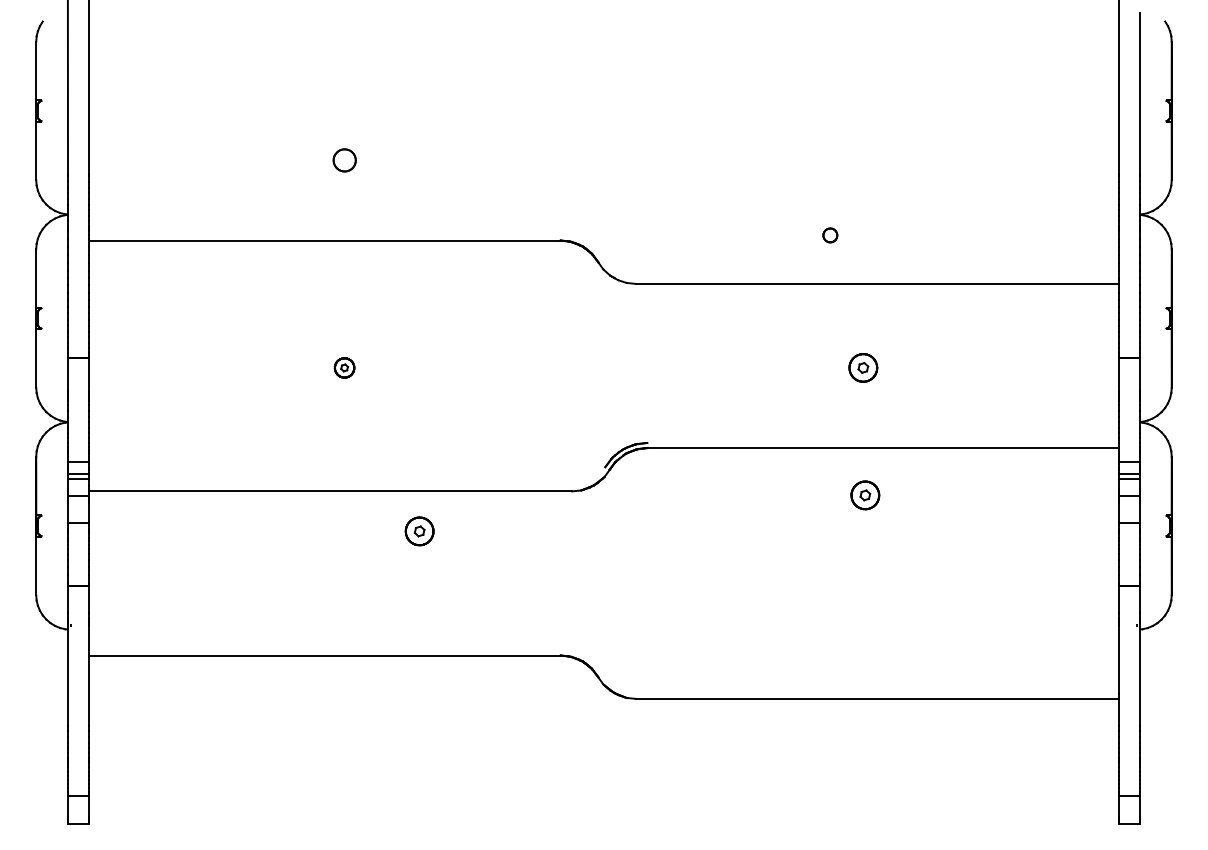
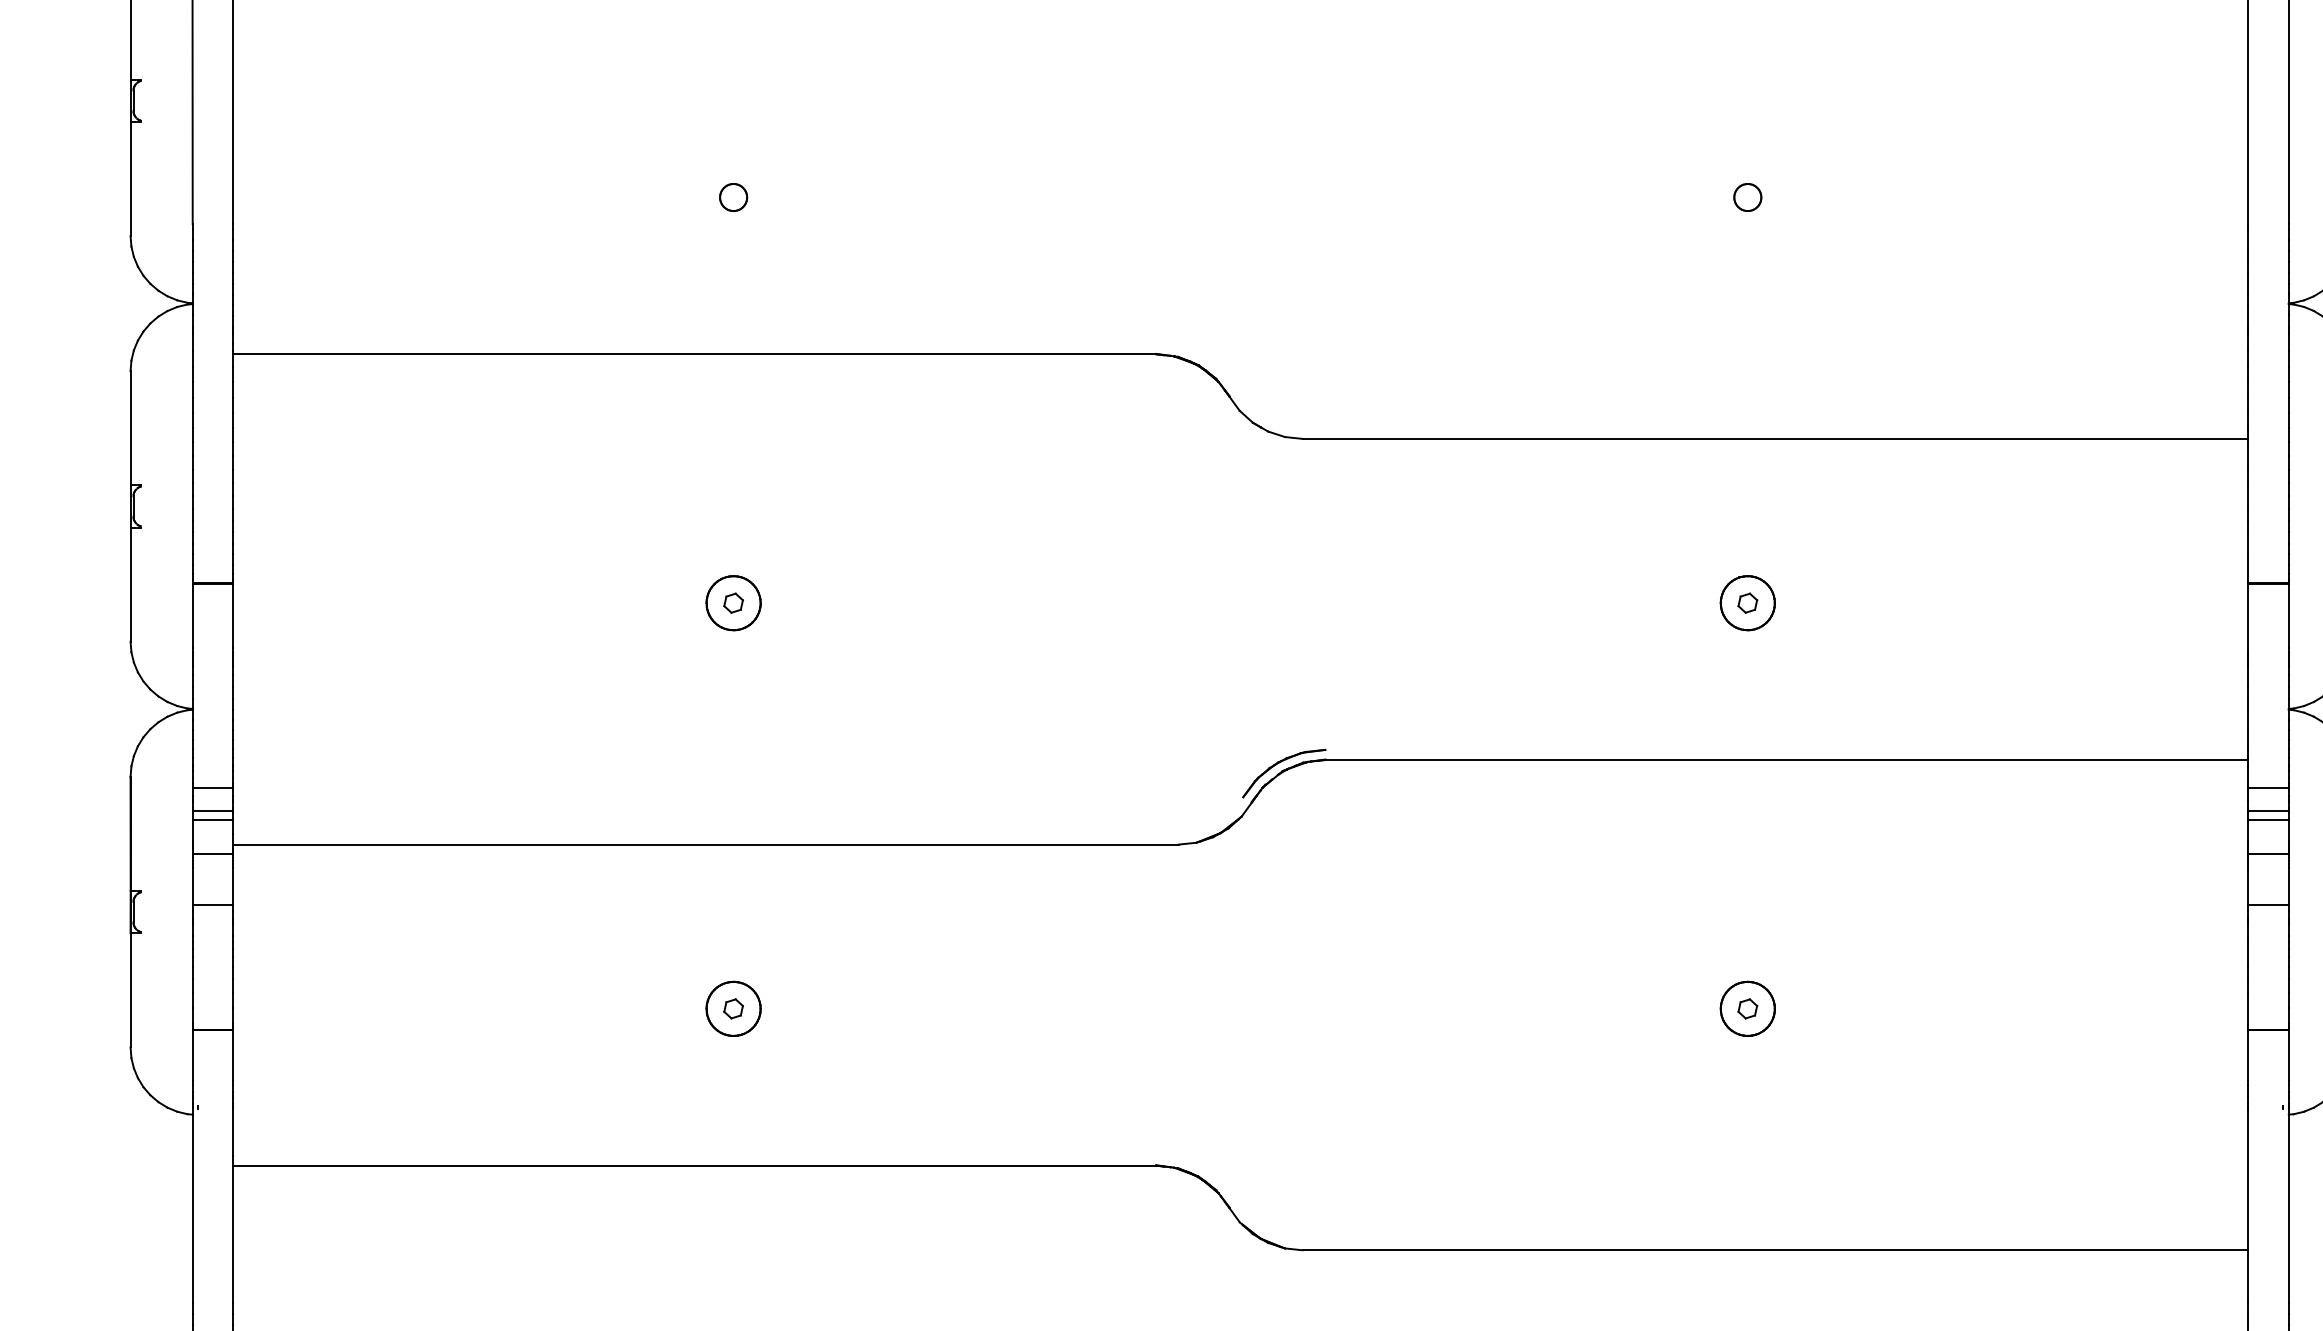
part: (344, 160) -> (733, 197), size x0.62
part: (830, 235) -> (1748, 197), moved
part: (344, 367) -> (733, 602), size x1.43
part: (865, 495) -> (1748, 1009), moved
part: (419, 531) -> (733, 1009), moved

